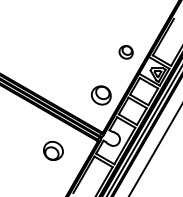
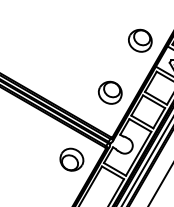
part: (125, 52) -> (139, 41), size x1.43
part: (53, 150) -> (71, 159), moved

